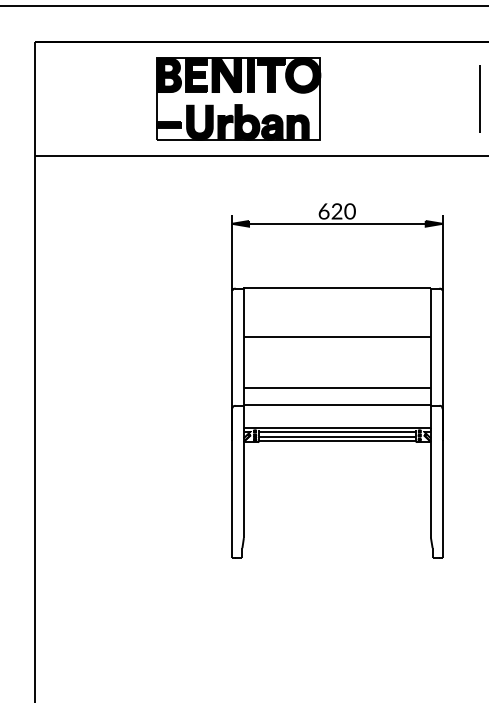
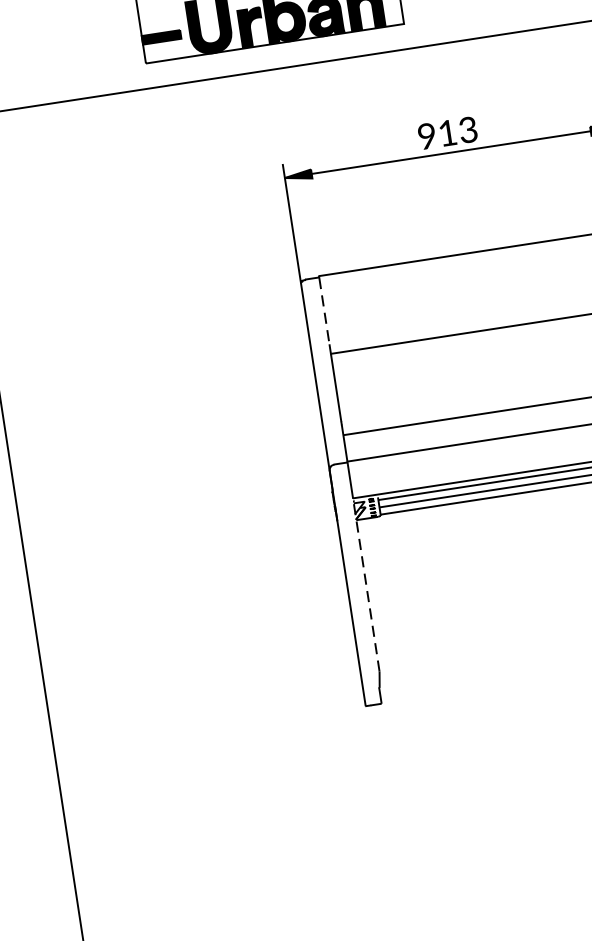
text: (336, 211) -> (446, 133), 620 -> 913
line: (243, 310) -> (323, 312), solid -> dashed
line: (243, 483) -> (365, 585), solid -> dashed

